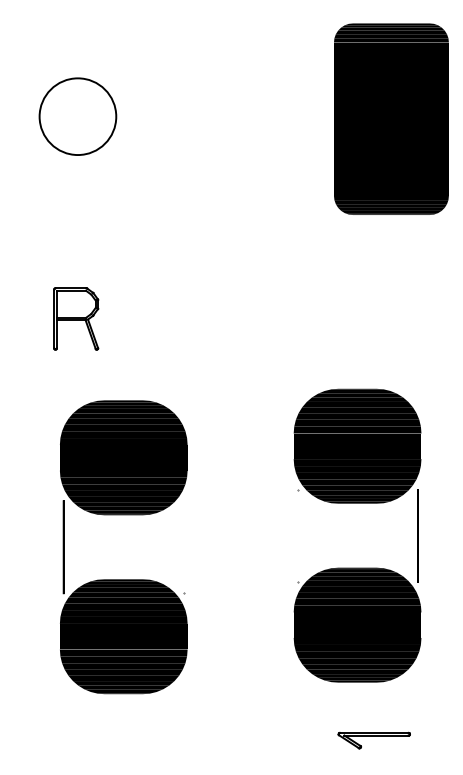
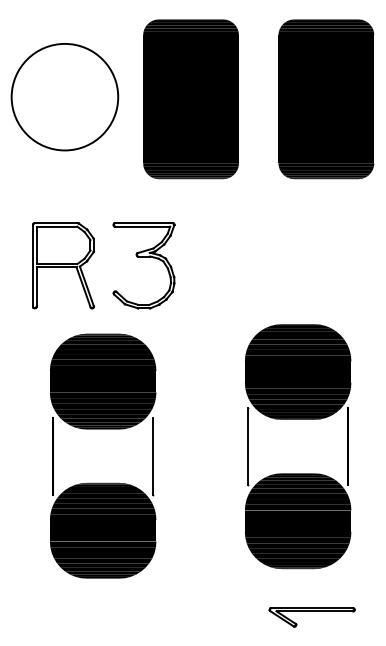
circle: (77, 115) -> (64, 96), size x1.67
part: (228, 119) -> (190, 99), added
part: (172, 308) -> (143, 257), added
part: (76, 318) -> (63, 265), size x1.67
line: (298, 535) -> (248, 446), added
line: (184, 546) -> (153, 455), added
part: (373, 740) -> (311, 617), size x1.43

